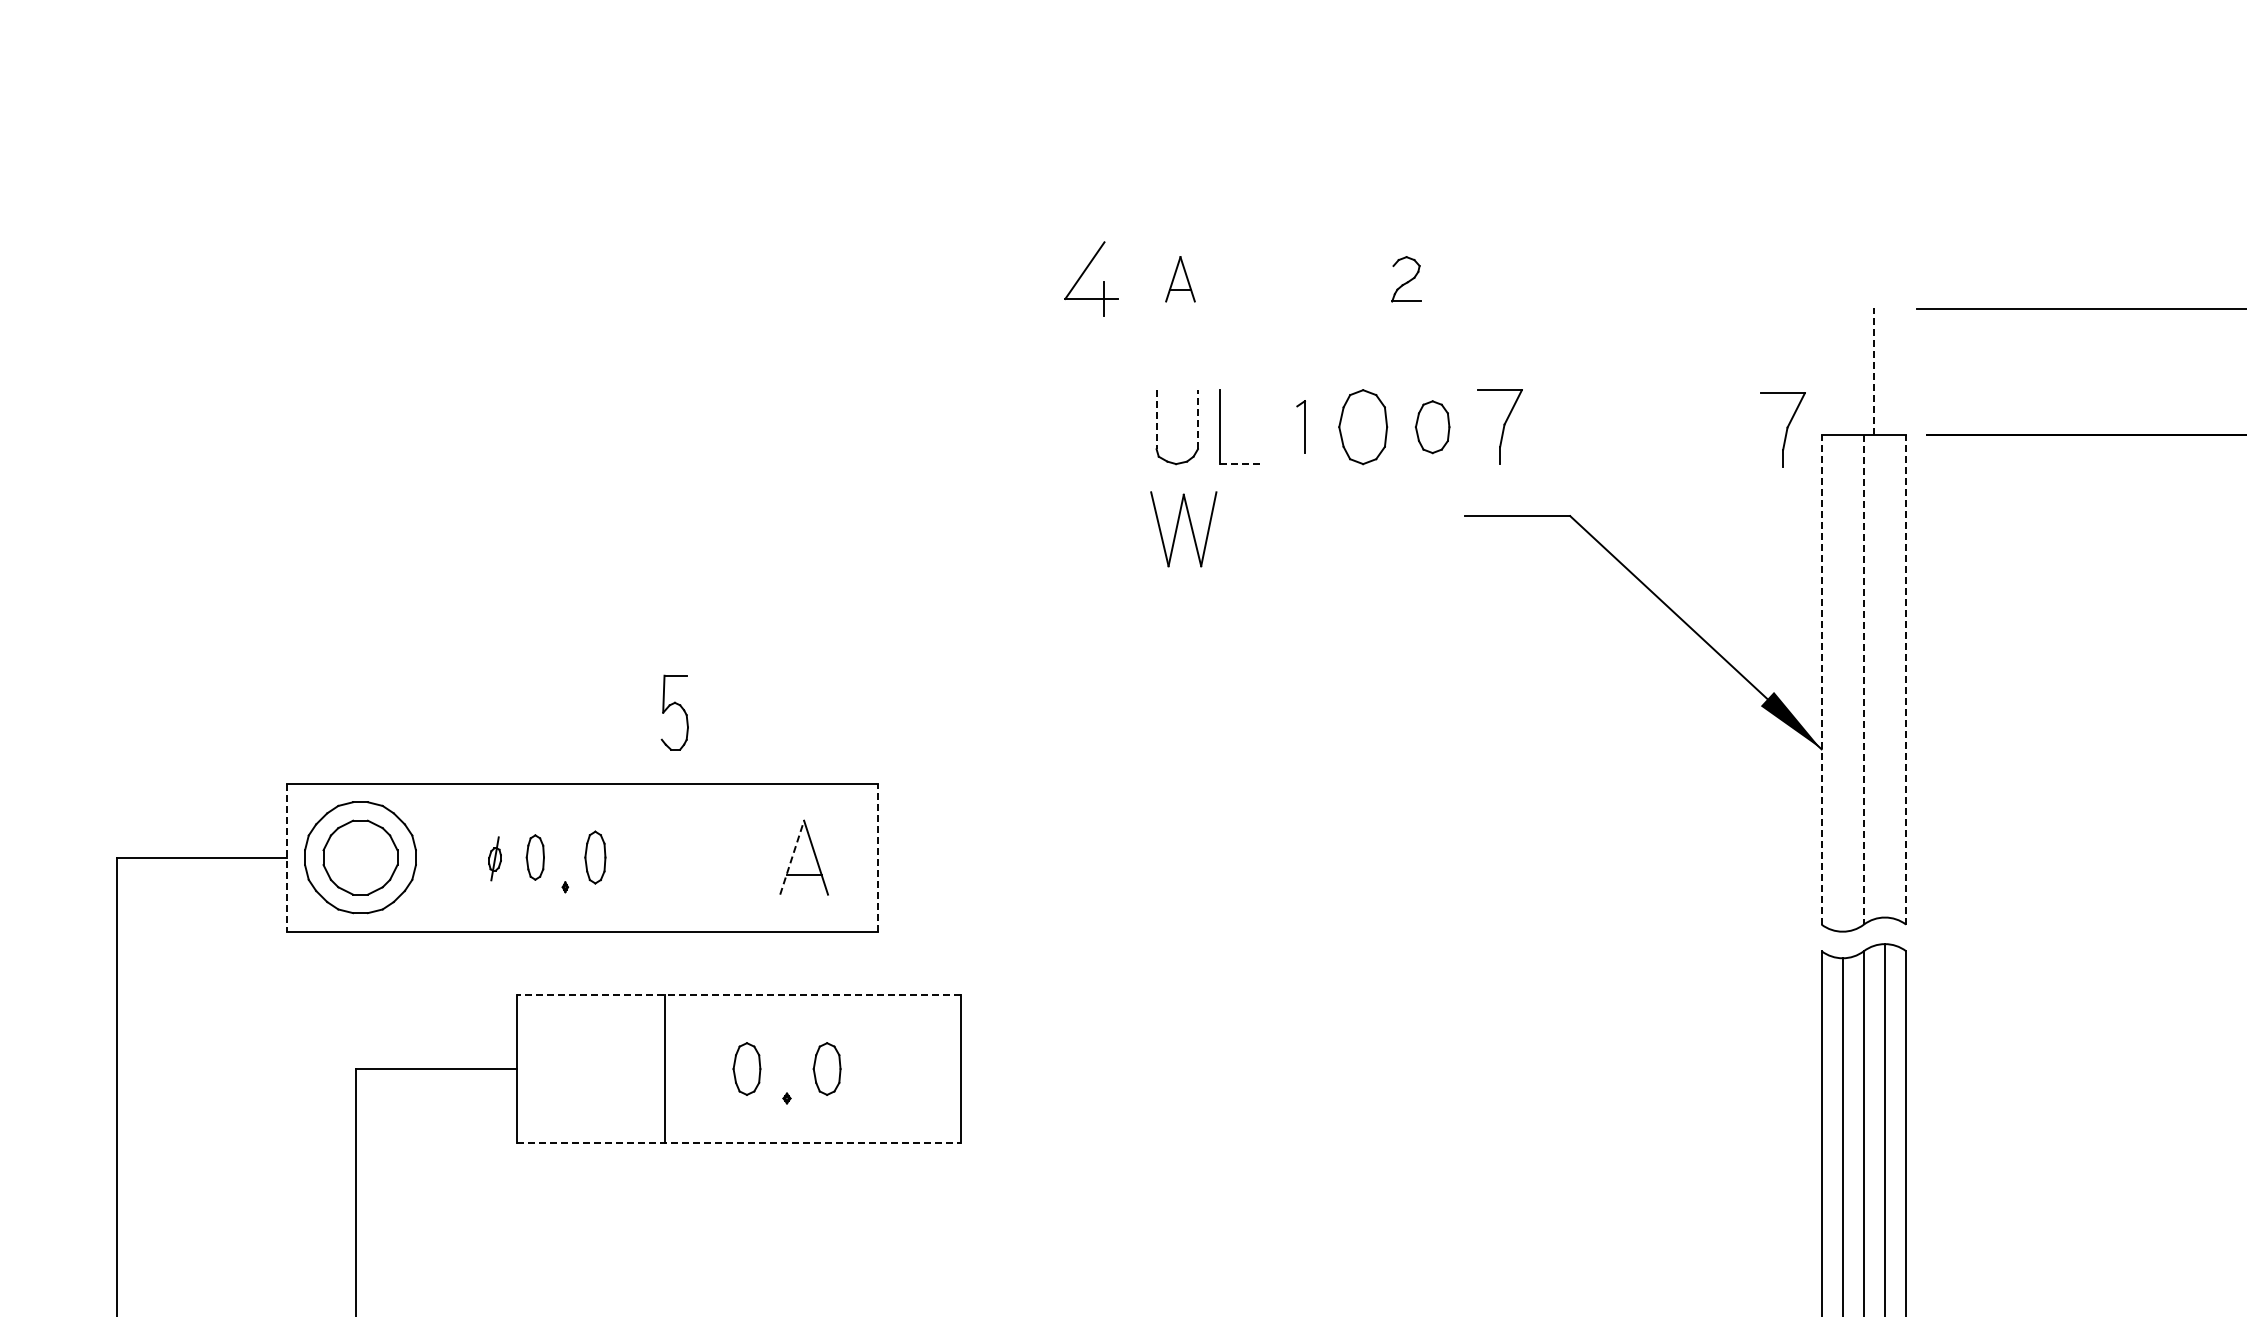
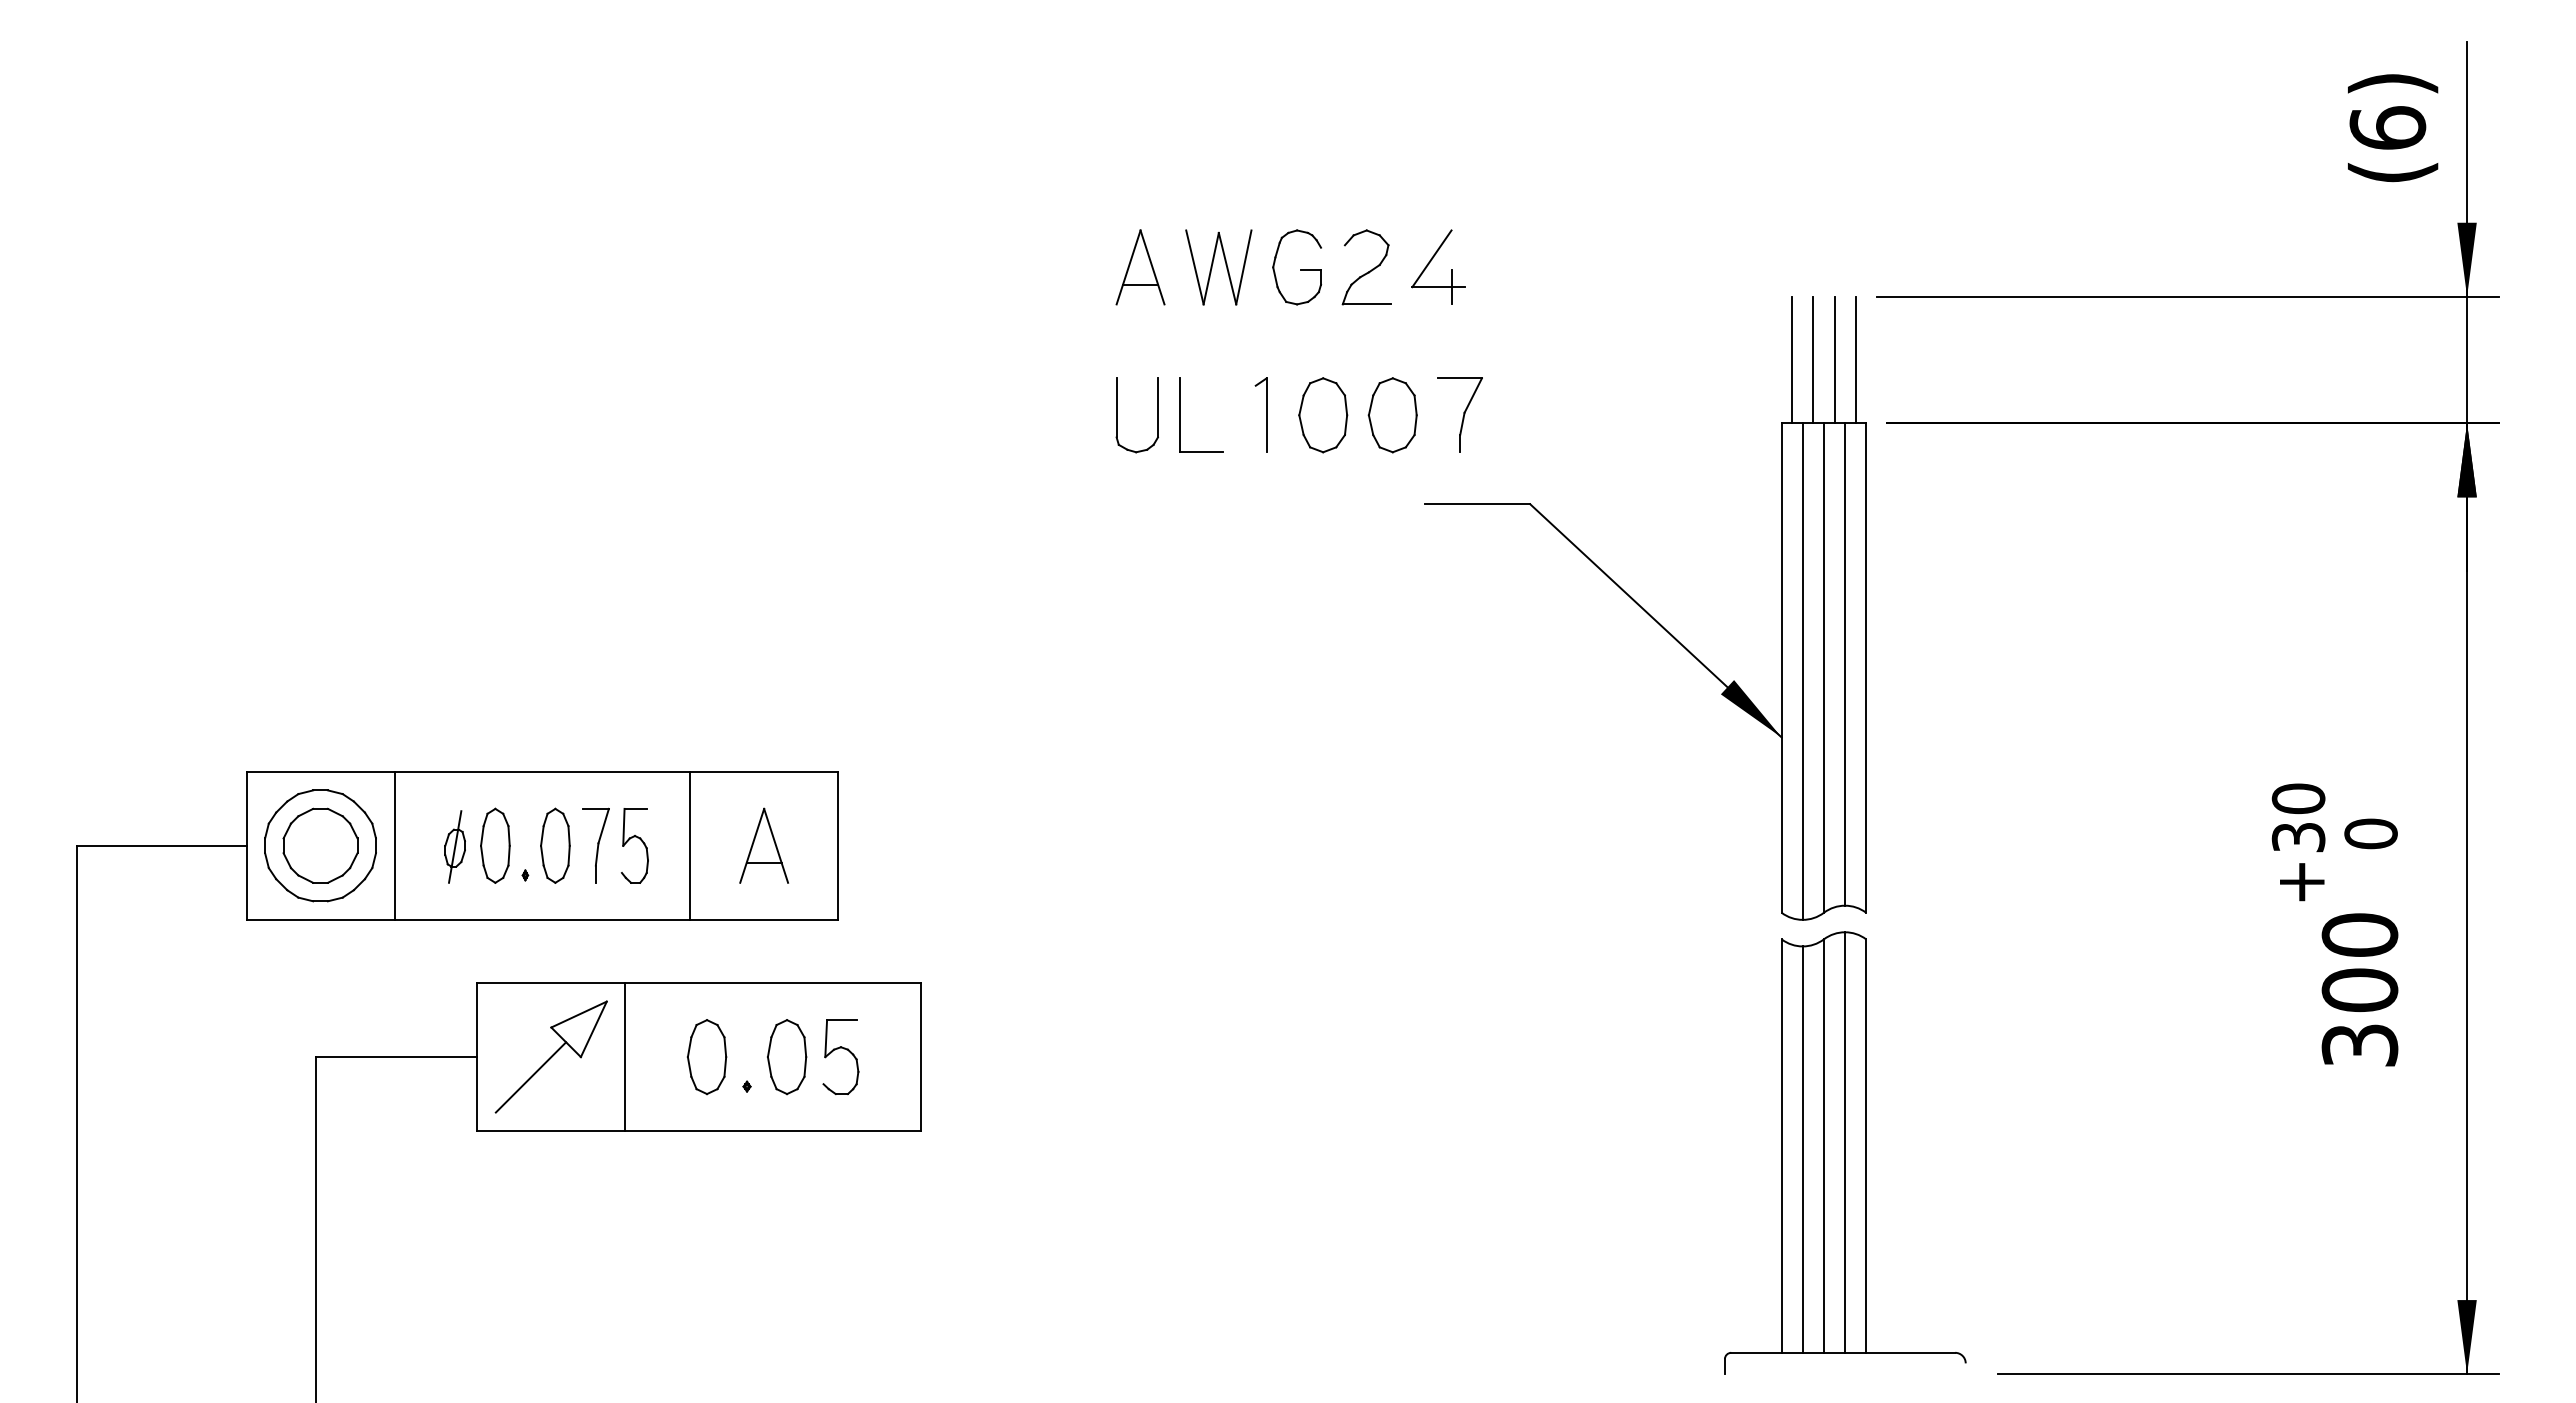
part: (1084, 273) -> (1431, 261), moved
part: (1180, 279) -> (1140, 267), size x1.67
part: (1336, 279) -> (1296, 267), added
part: (1406, 279) -> (1366, 267), size x1.67
line: (1832, 371) -> (1792, 359), added
line: (1853, 371) -> (1813, 359), added
line: (1874, 371) -> (1834, 359), dashed -> solid
line: (1895, 371) -> (1855, 359), added
line: (1156, 419) -> (1116, 407), dashed -> solid
line: (1197, 419) -> (1157, 407), dashed -> solid
part: (1300, 426) -> (1260, 414), size x1.43
part: (1432, 427) -> (1392, 415), size x1.43
part: (1782, 429) -> (1742, 417), removed
line: (1241, 464) -> (1201, 452), dashed -> solid
part: (1183, 529) -> (1218, 267), moved
line: (1885, 676) -> (1845, 664), added
line: (1821, 680) -> (1781, 668), dashed -> solid
line: (1863, 680) -> (1823, 668), dashed -> solid
line: (1906, 680) -> (1866, 668), dashed -> solid
line: (1842, 683) -> (1802, 671), added
part: (669, 707) -> (629, 840), moved
line: (286, 857) -> (246, 845), dashed -> solid
line: (434, 857) -> (394, 845), added
part: (535, 857) -> (495, 845), size x1.67
part: (595, 857) -> (555, 845), size x1.43
part: (635, 857) -> (595, 845), added
line: (730, 857) -> (690, 845), added
line: (792, 857) -> (752, 845), dashed -> solid
line: (878, 857) -> (838, 845), dashed -> solid
part: (494, 858) -> (454, 846), size x1.67
line: (739, 995) -> (699, 983), dashed -> solid
part: (878, 1061) -> (838, 1049), added
part: (590, 1068) -> (550, 1056), added
part: (746, 1069) -> (706, 1057), size x1.43
part: (827, 1069) -> (787, 1057), size x1.43
line: (739, 1143) -> (699, 1131), dashed -> solid

